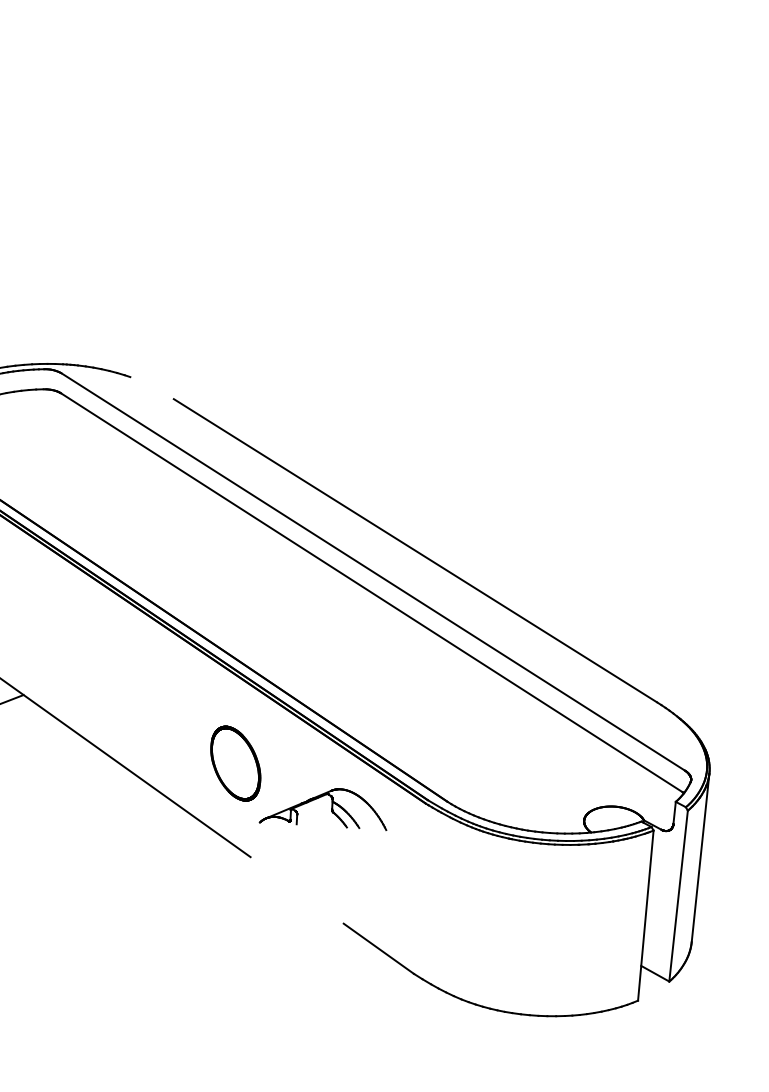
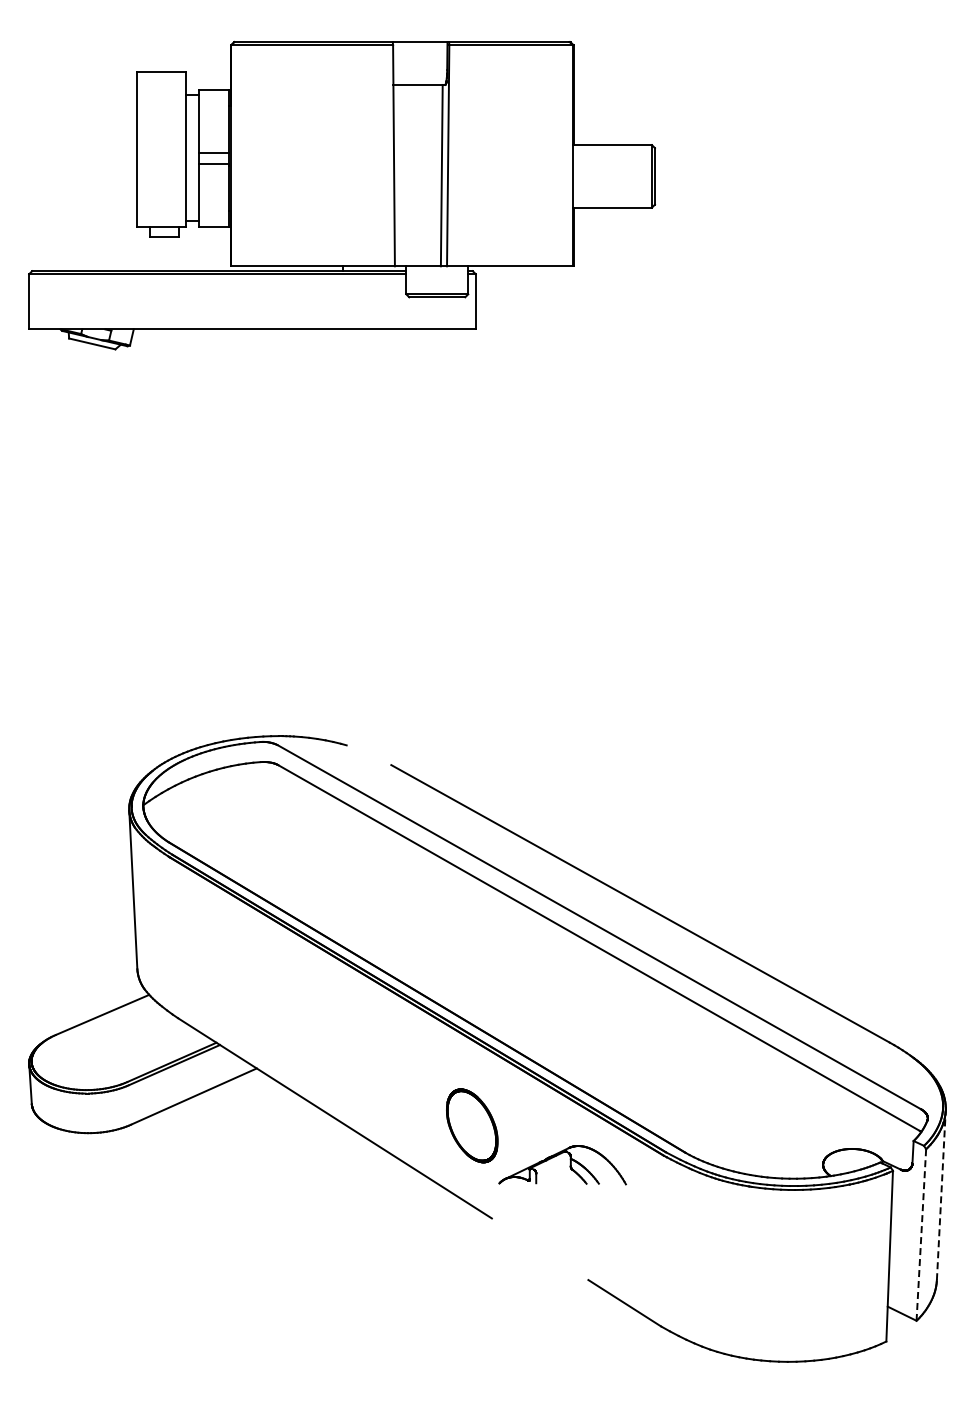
line: (700, 857) -> (941, 1195), solid -> dashed
line: (678, 896) -> (921, 1235), solid -> dashed

